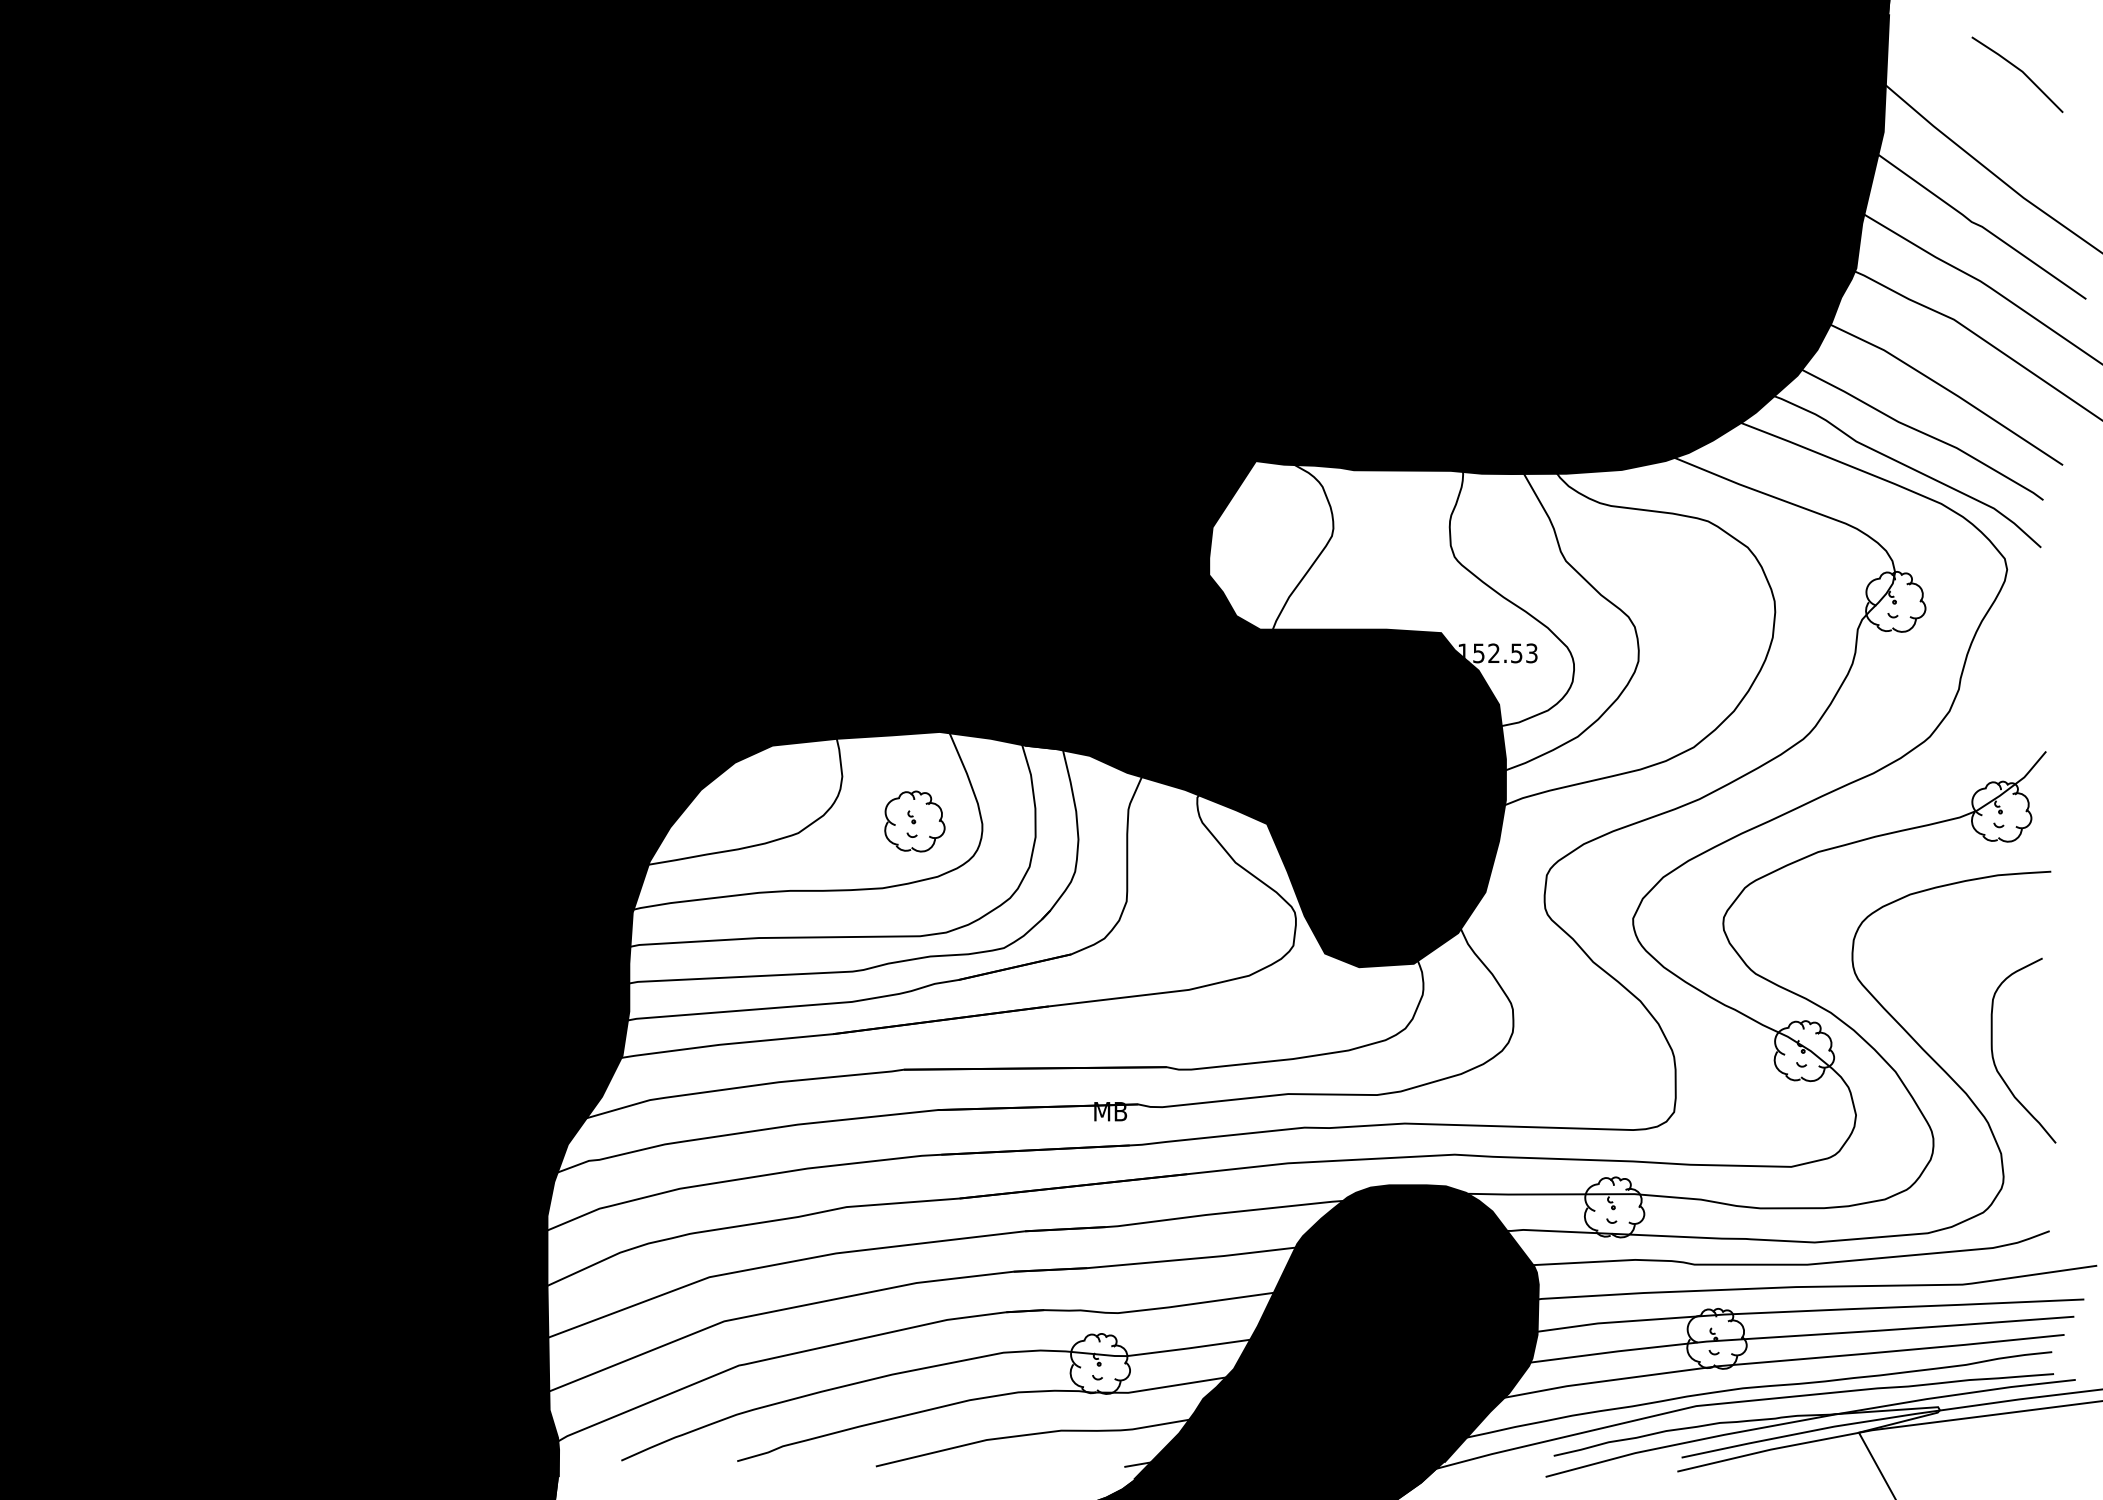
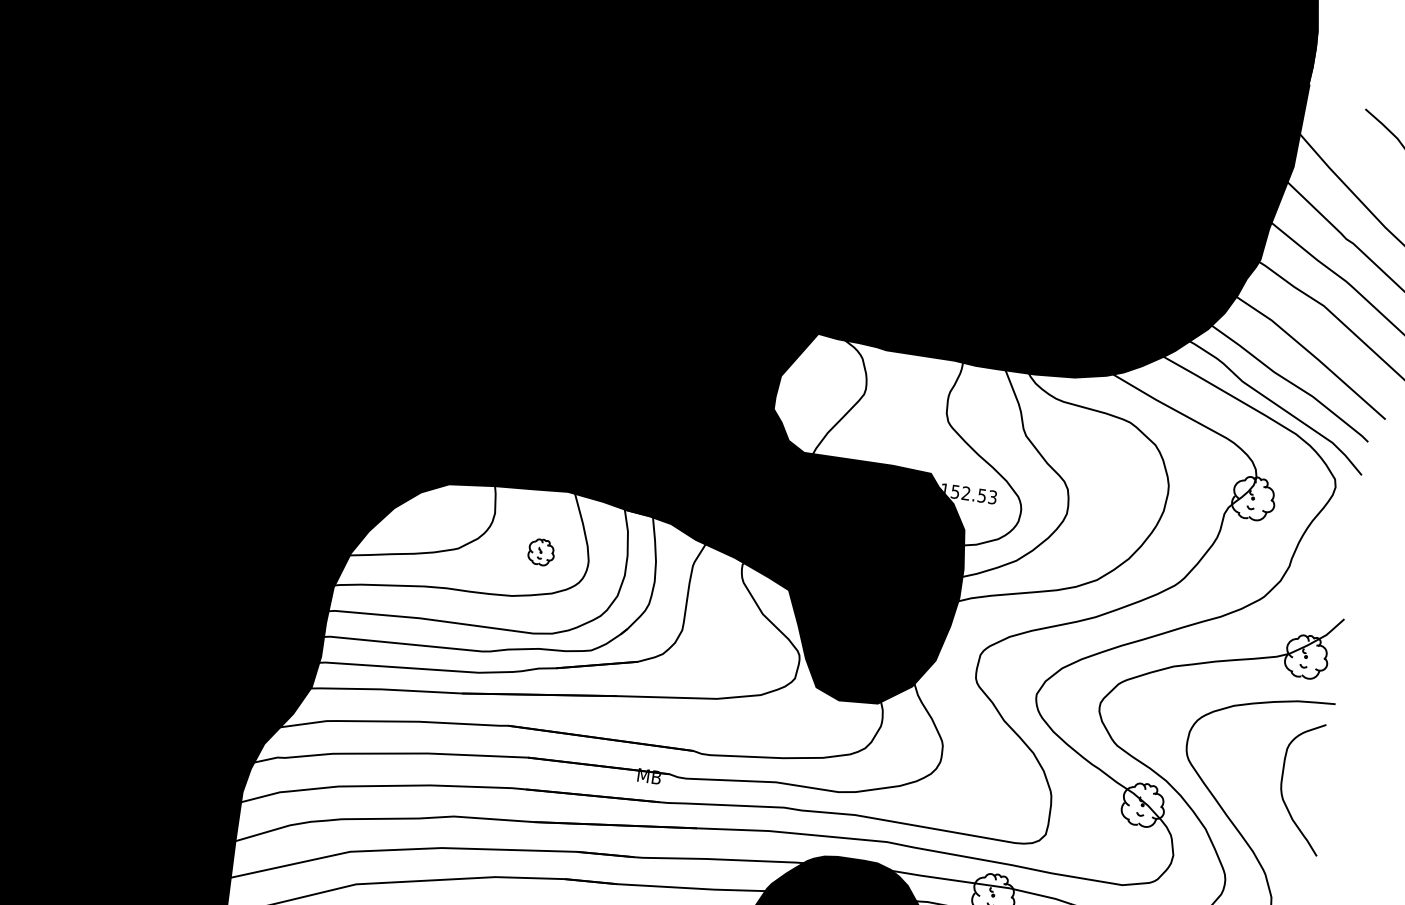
part: (914, 821) -> (541, 552), size x0.6
curve: (1993, 1052) -> (1282, 786), moved

